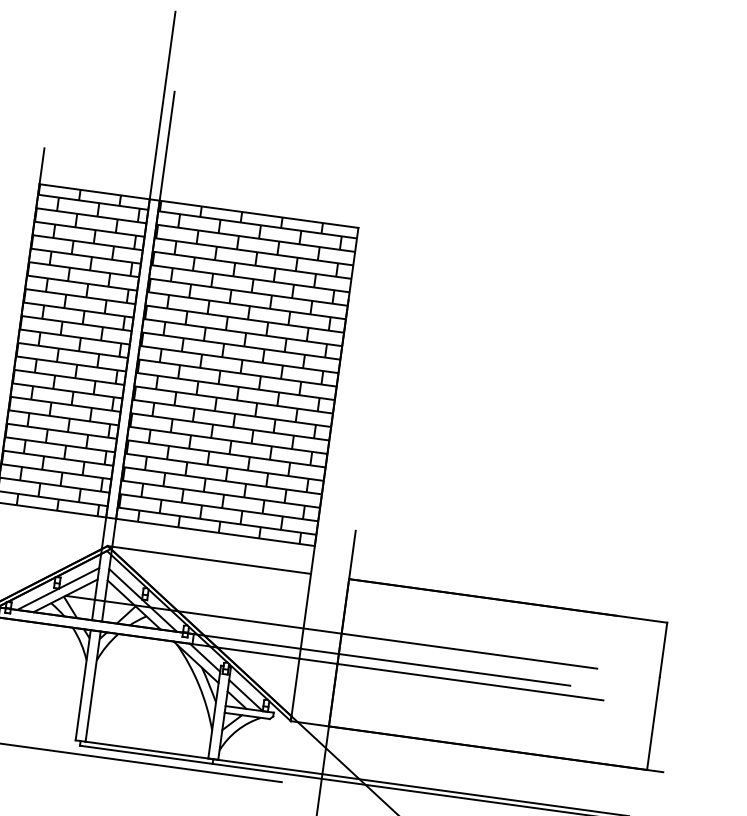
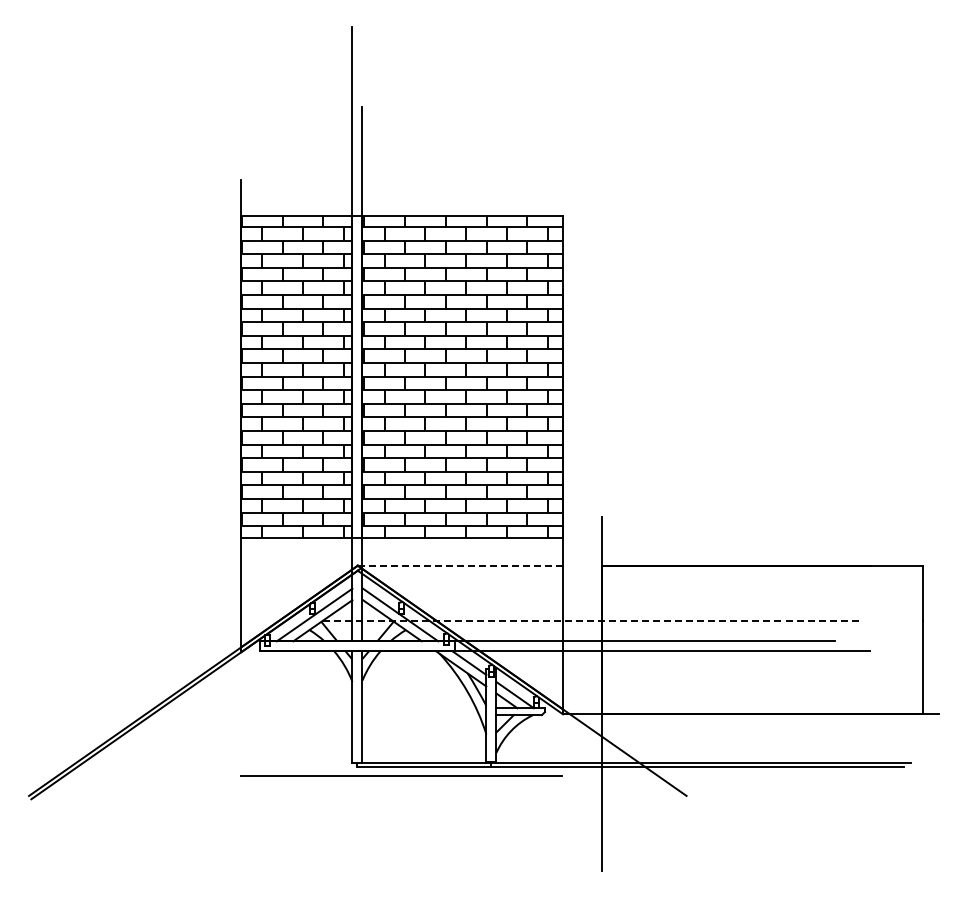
line: (209, 559) -> (460, 565), solid -> dashed
line: (331, 632) -> (591, 620), solid -> dashed

